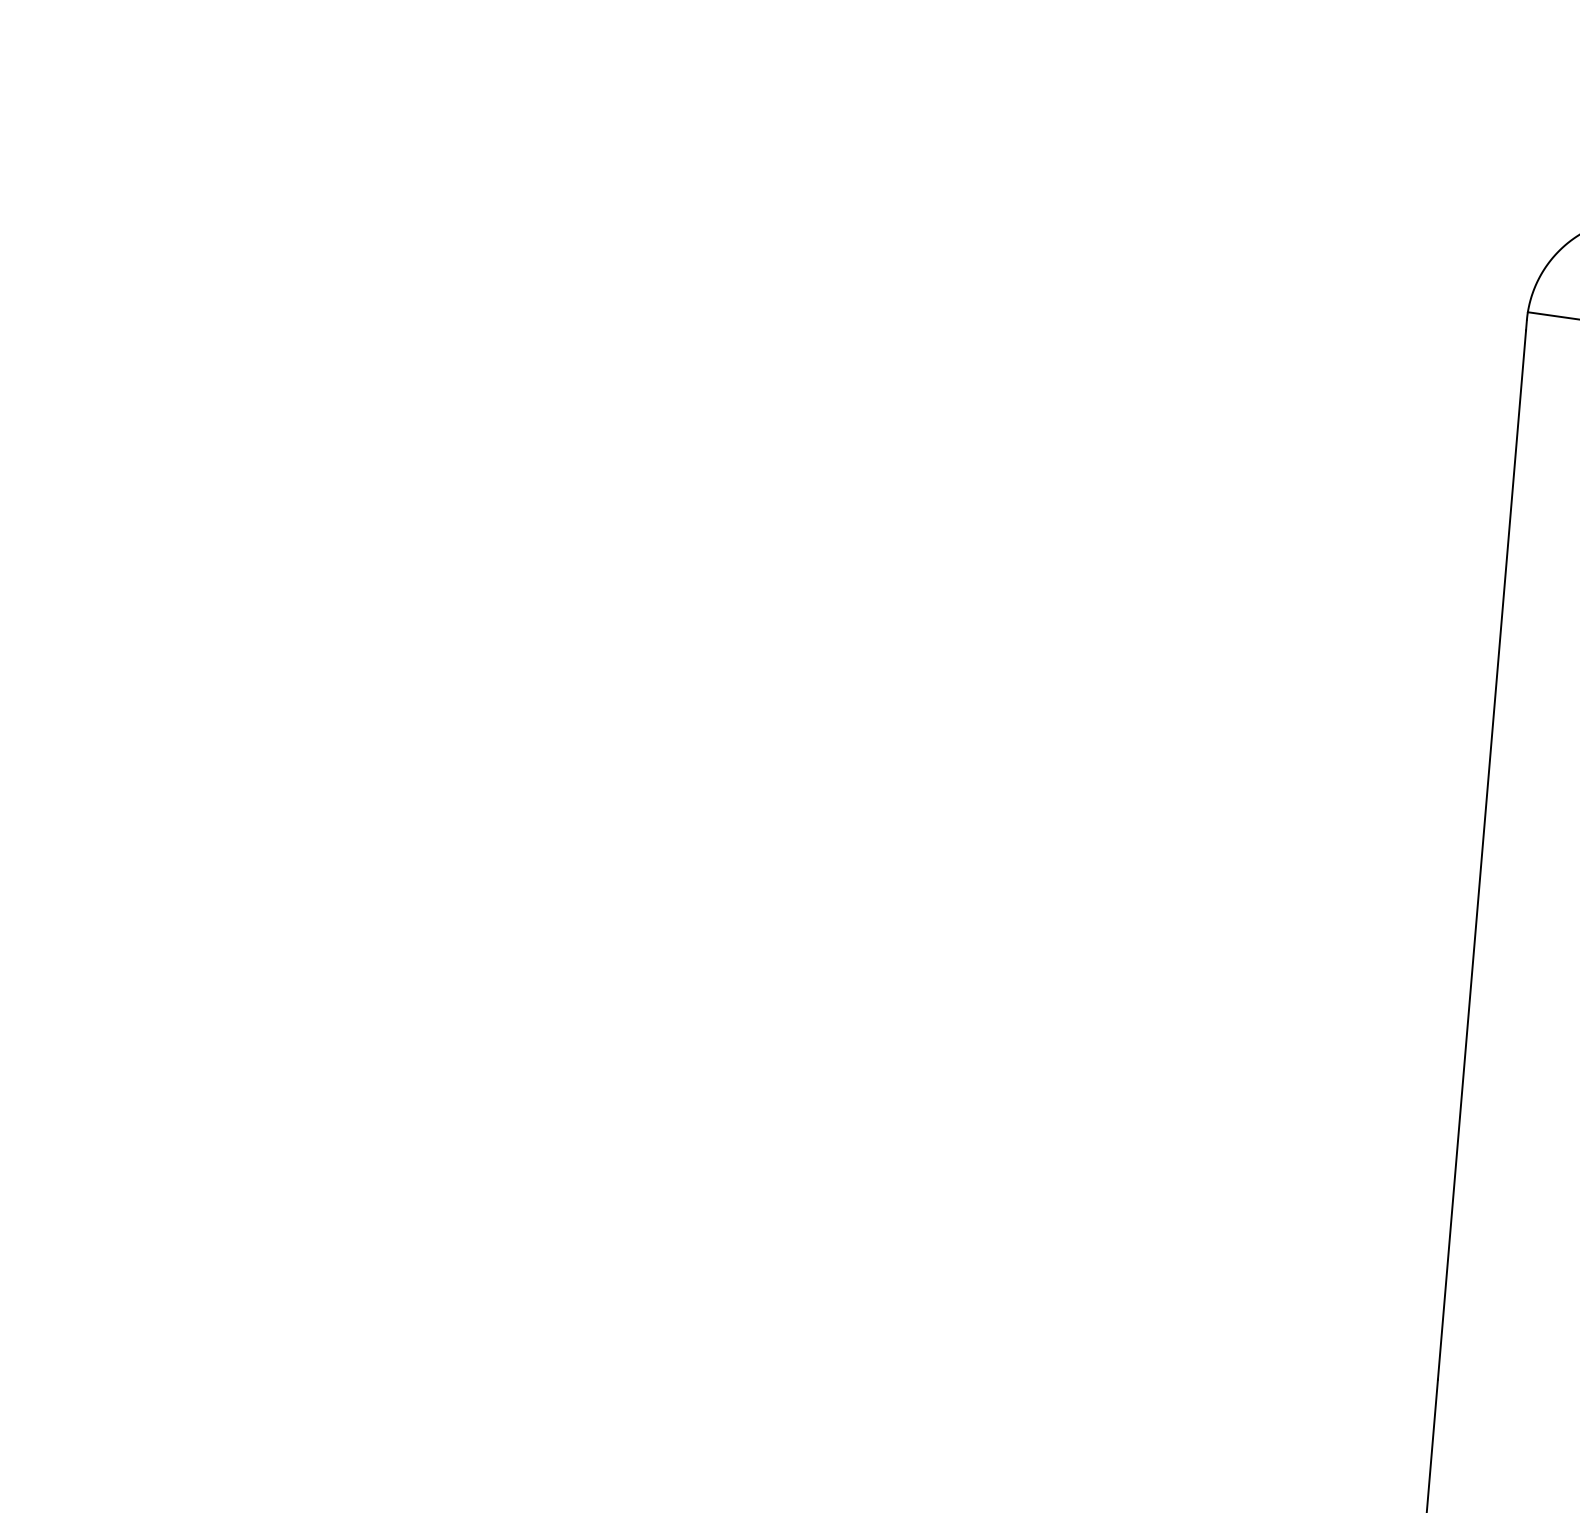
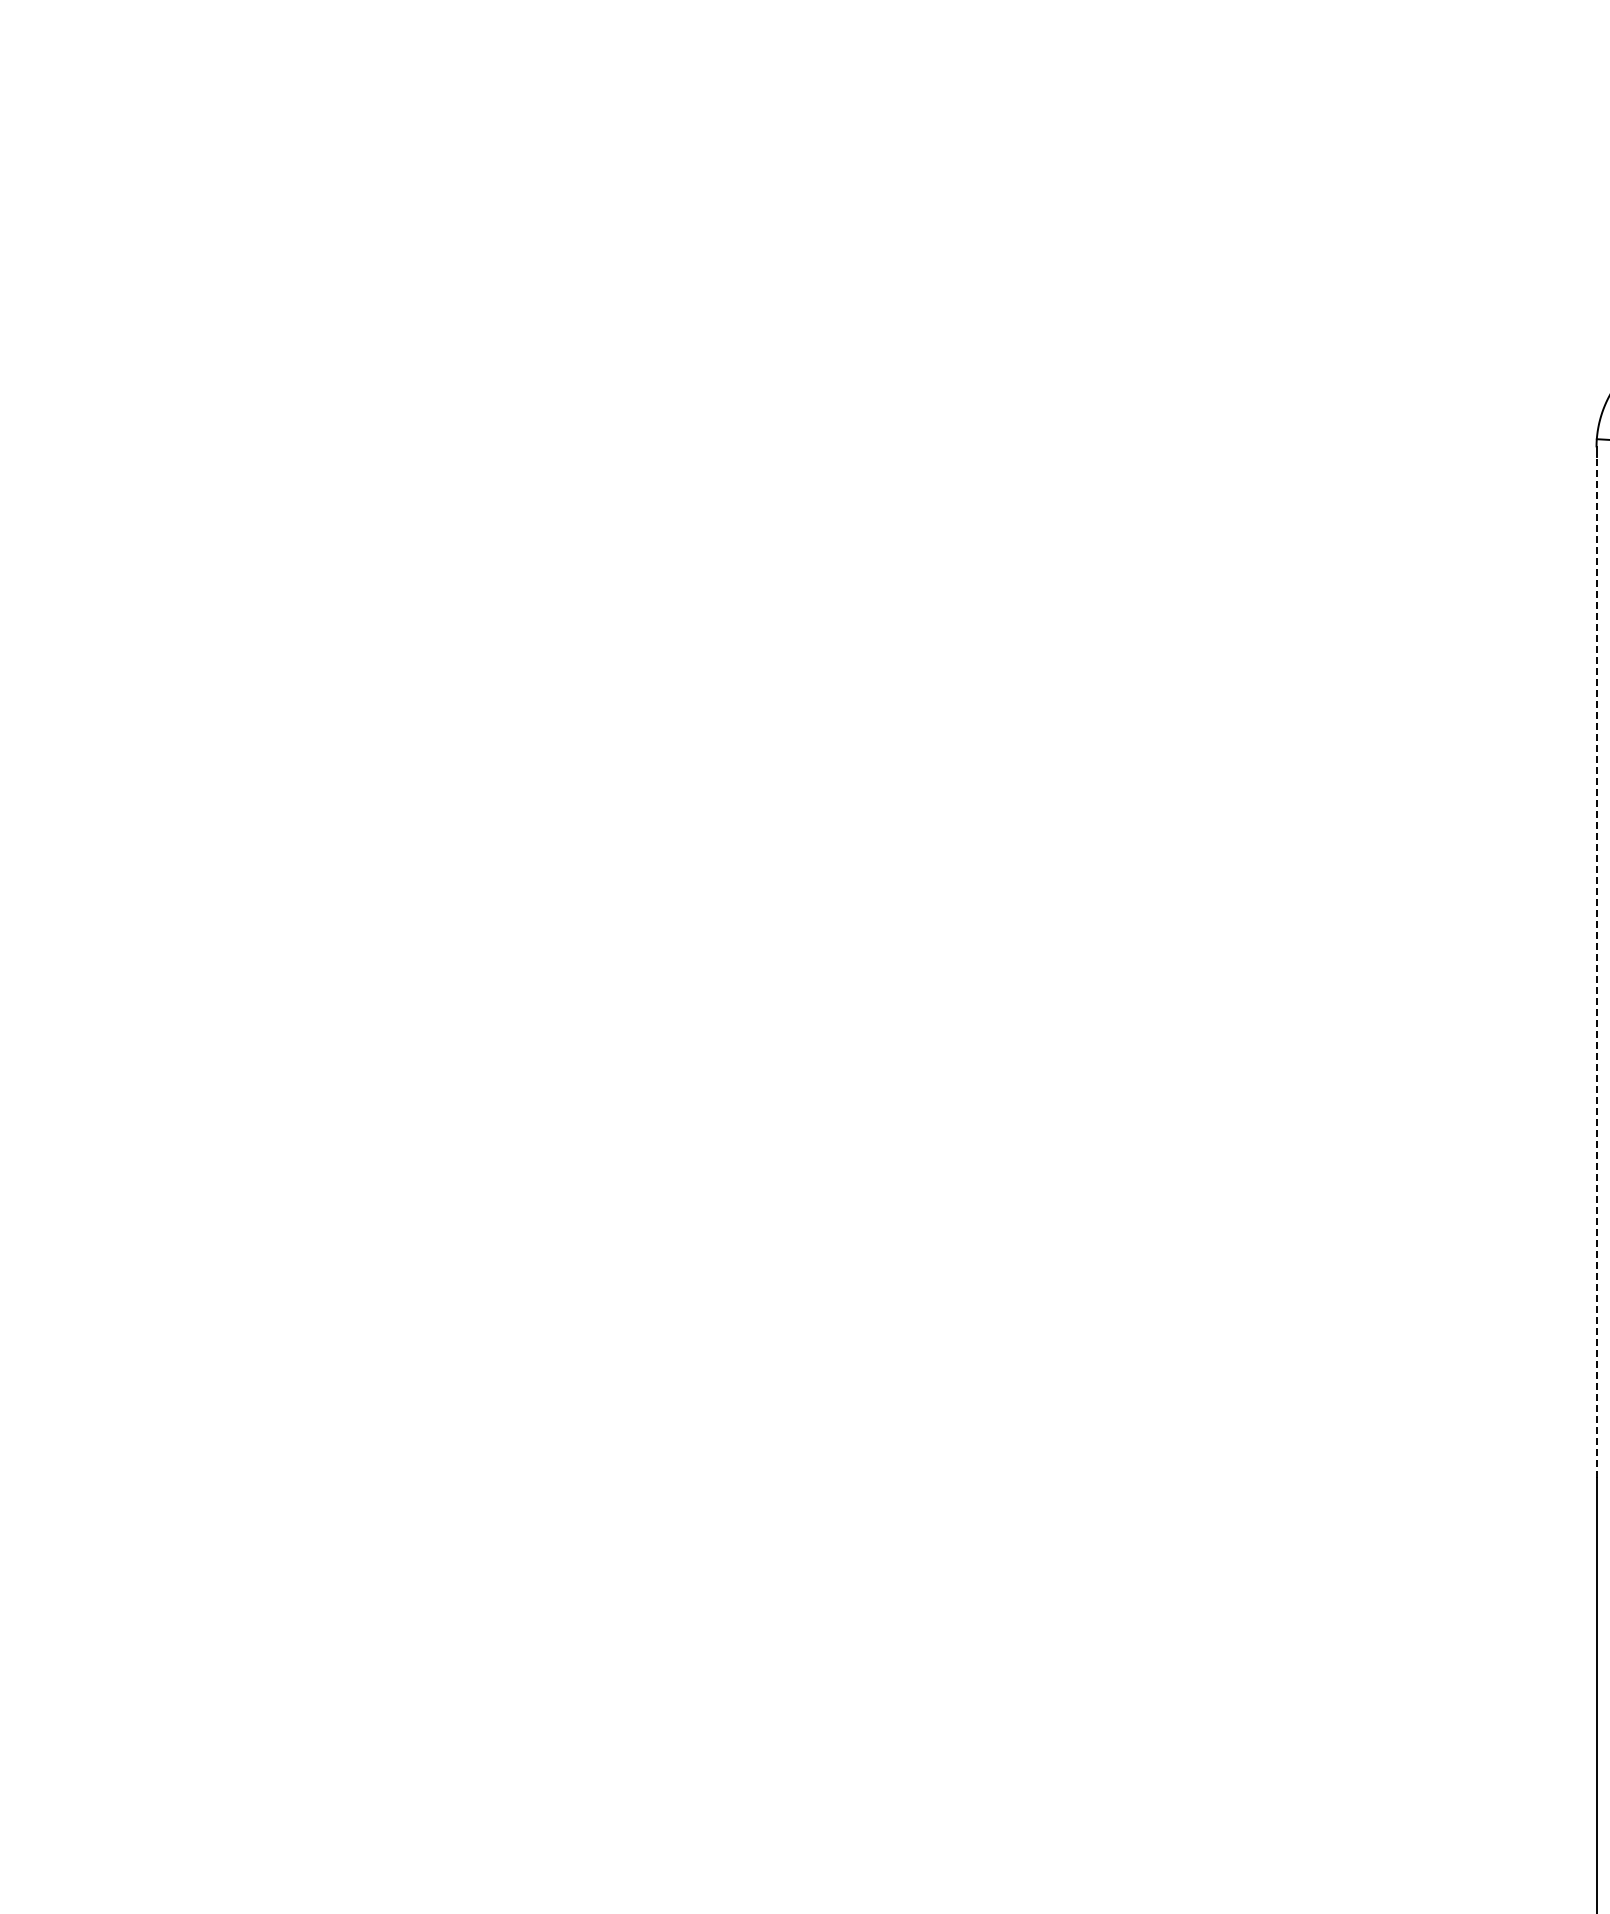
line: (1481, 854) -> (1596, 967), solid -> dashed

